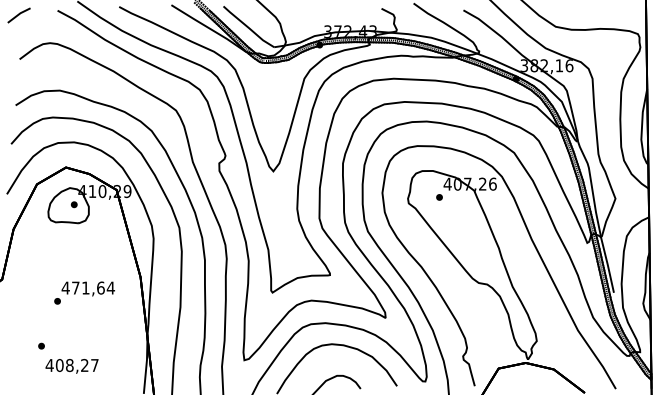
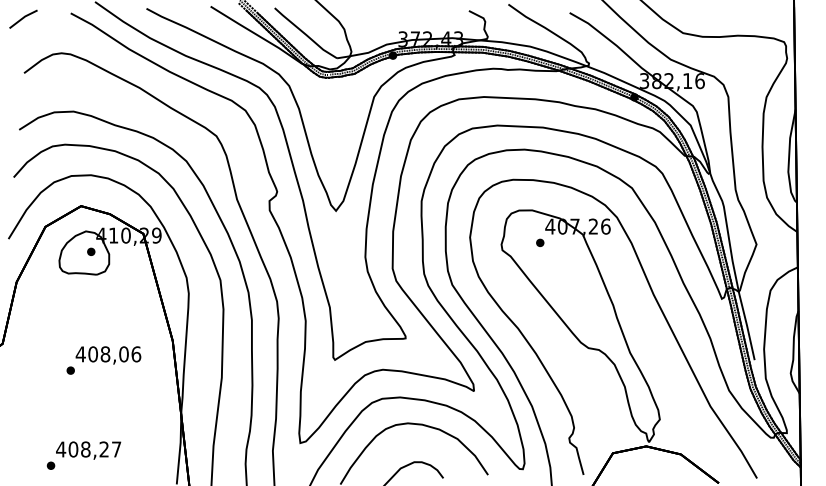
text: (93, 288) -> (114, 354), 471,64 -> 408,06
part: (41, 345) -> (50, 465), moved

